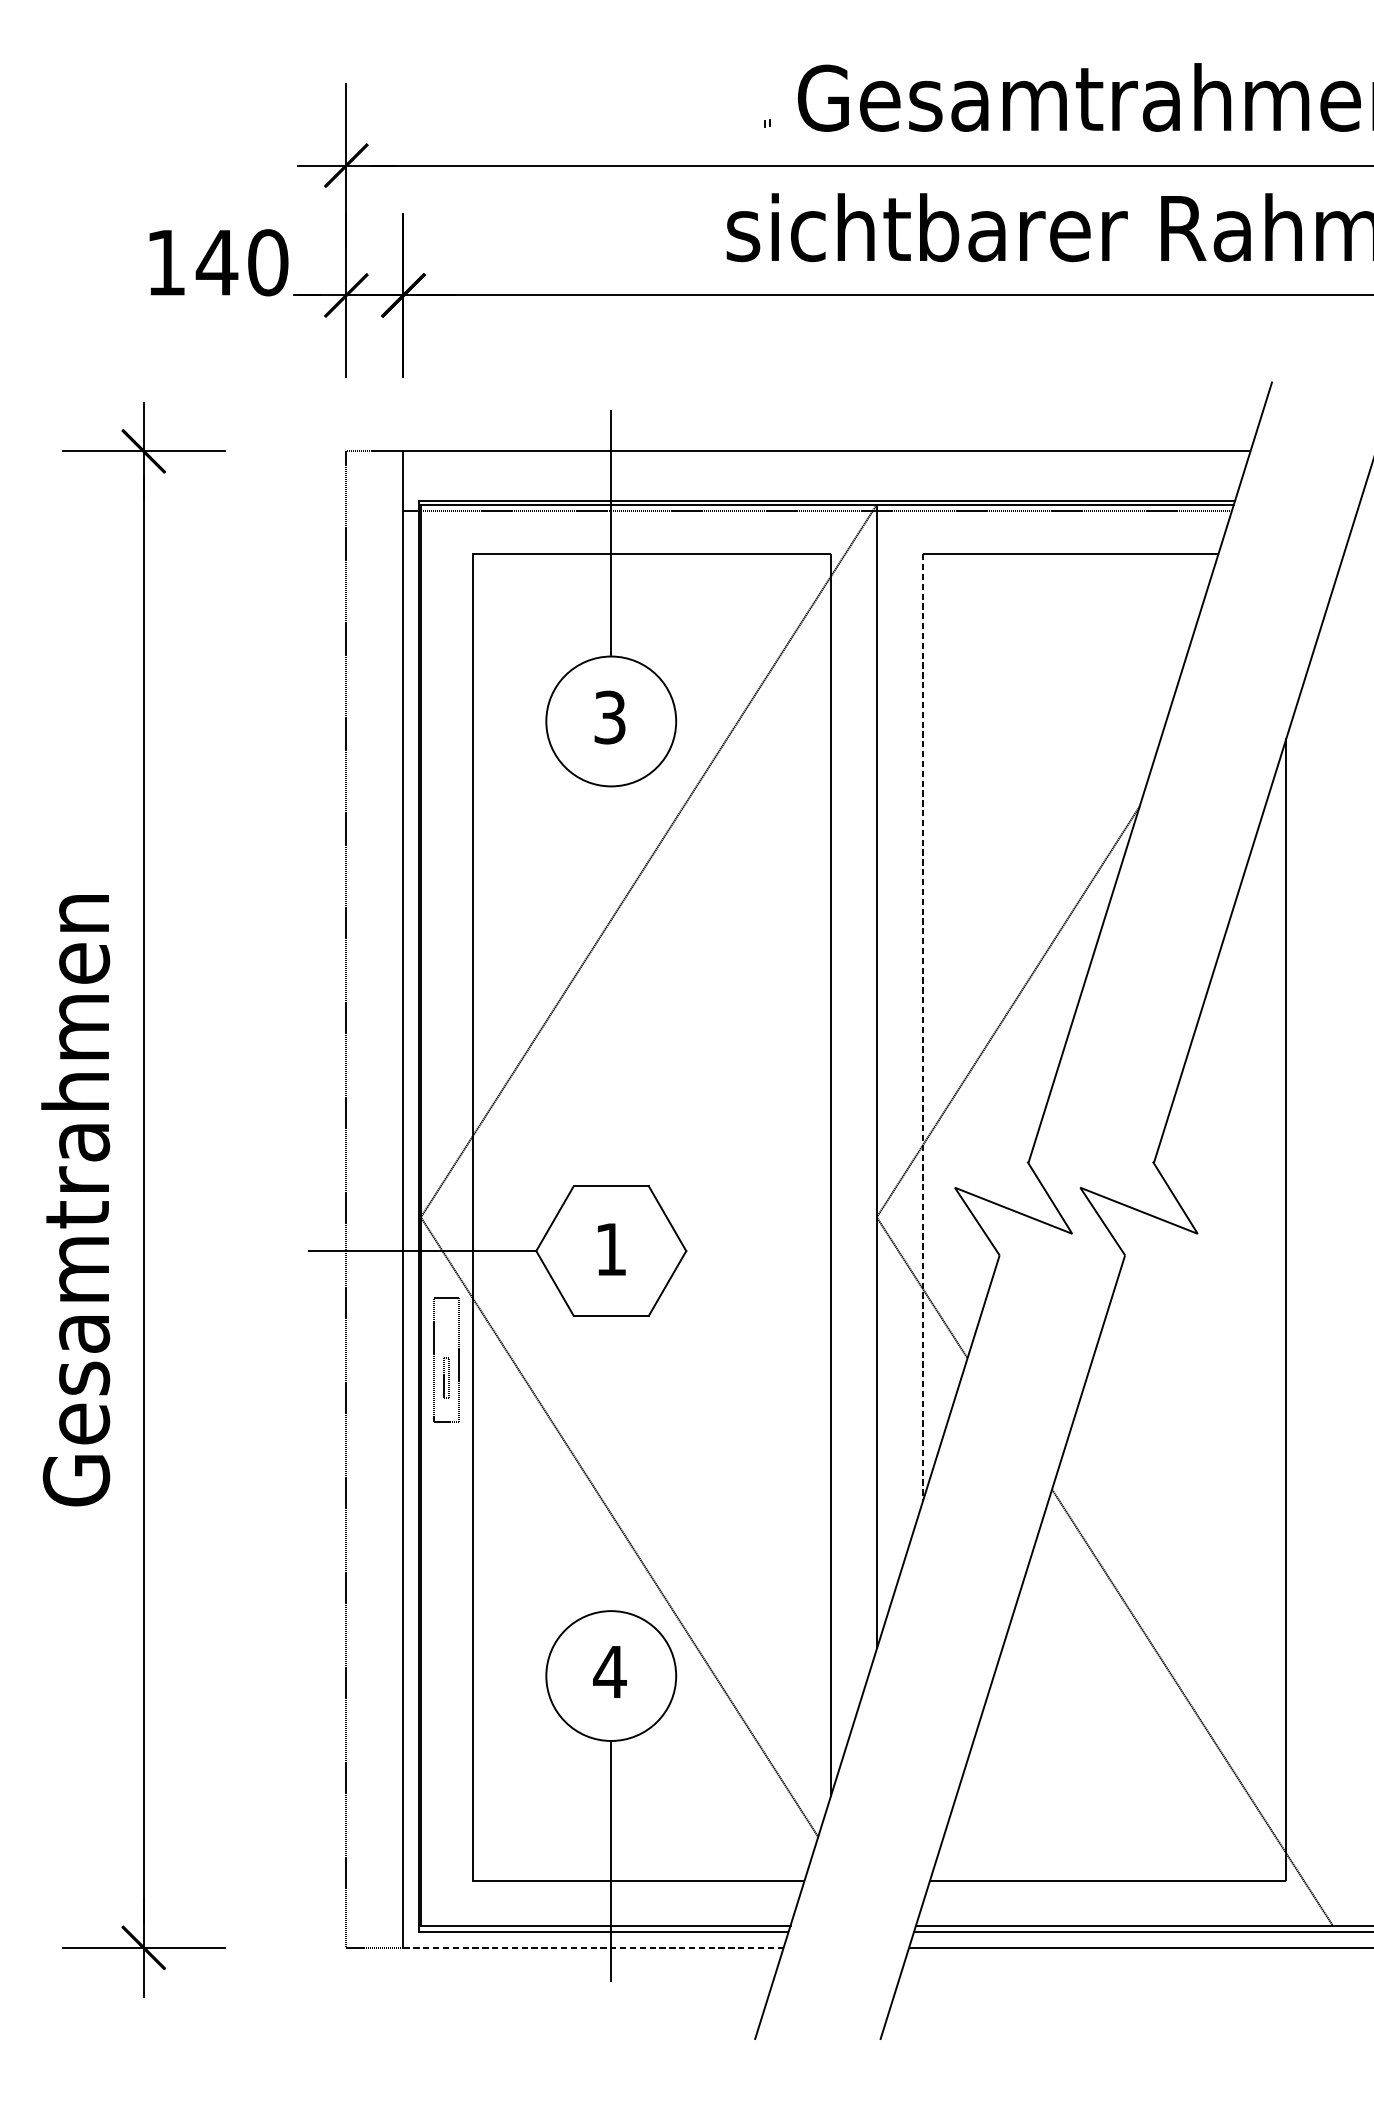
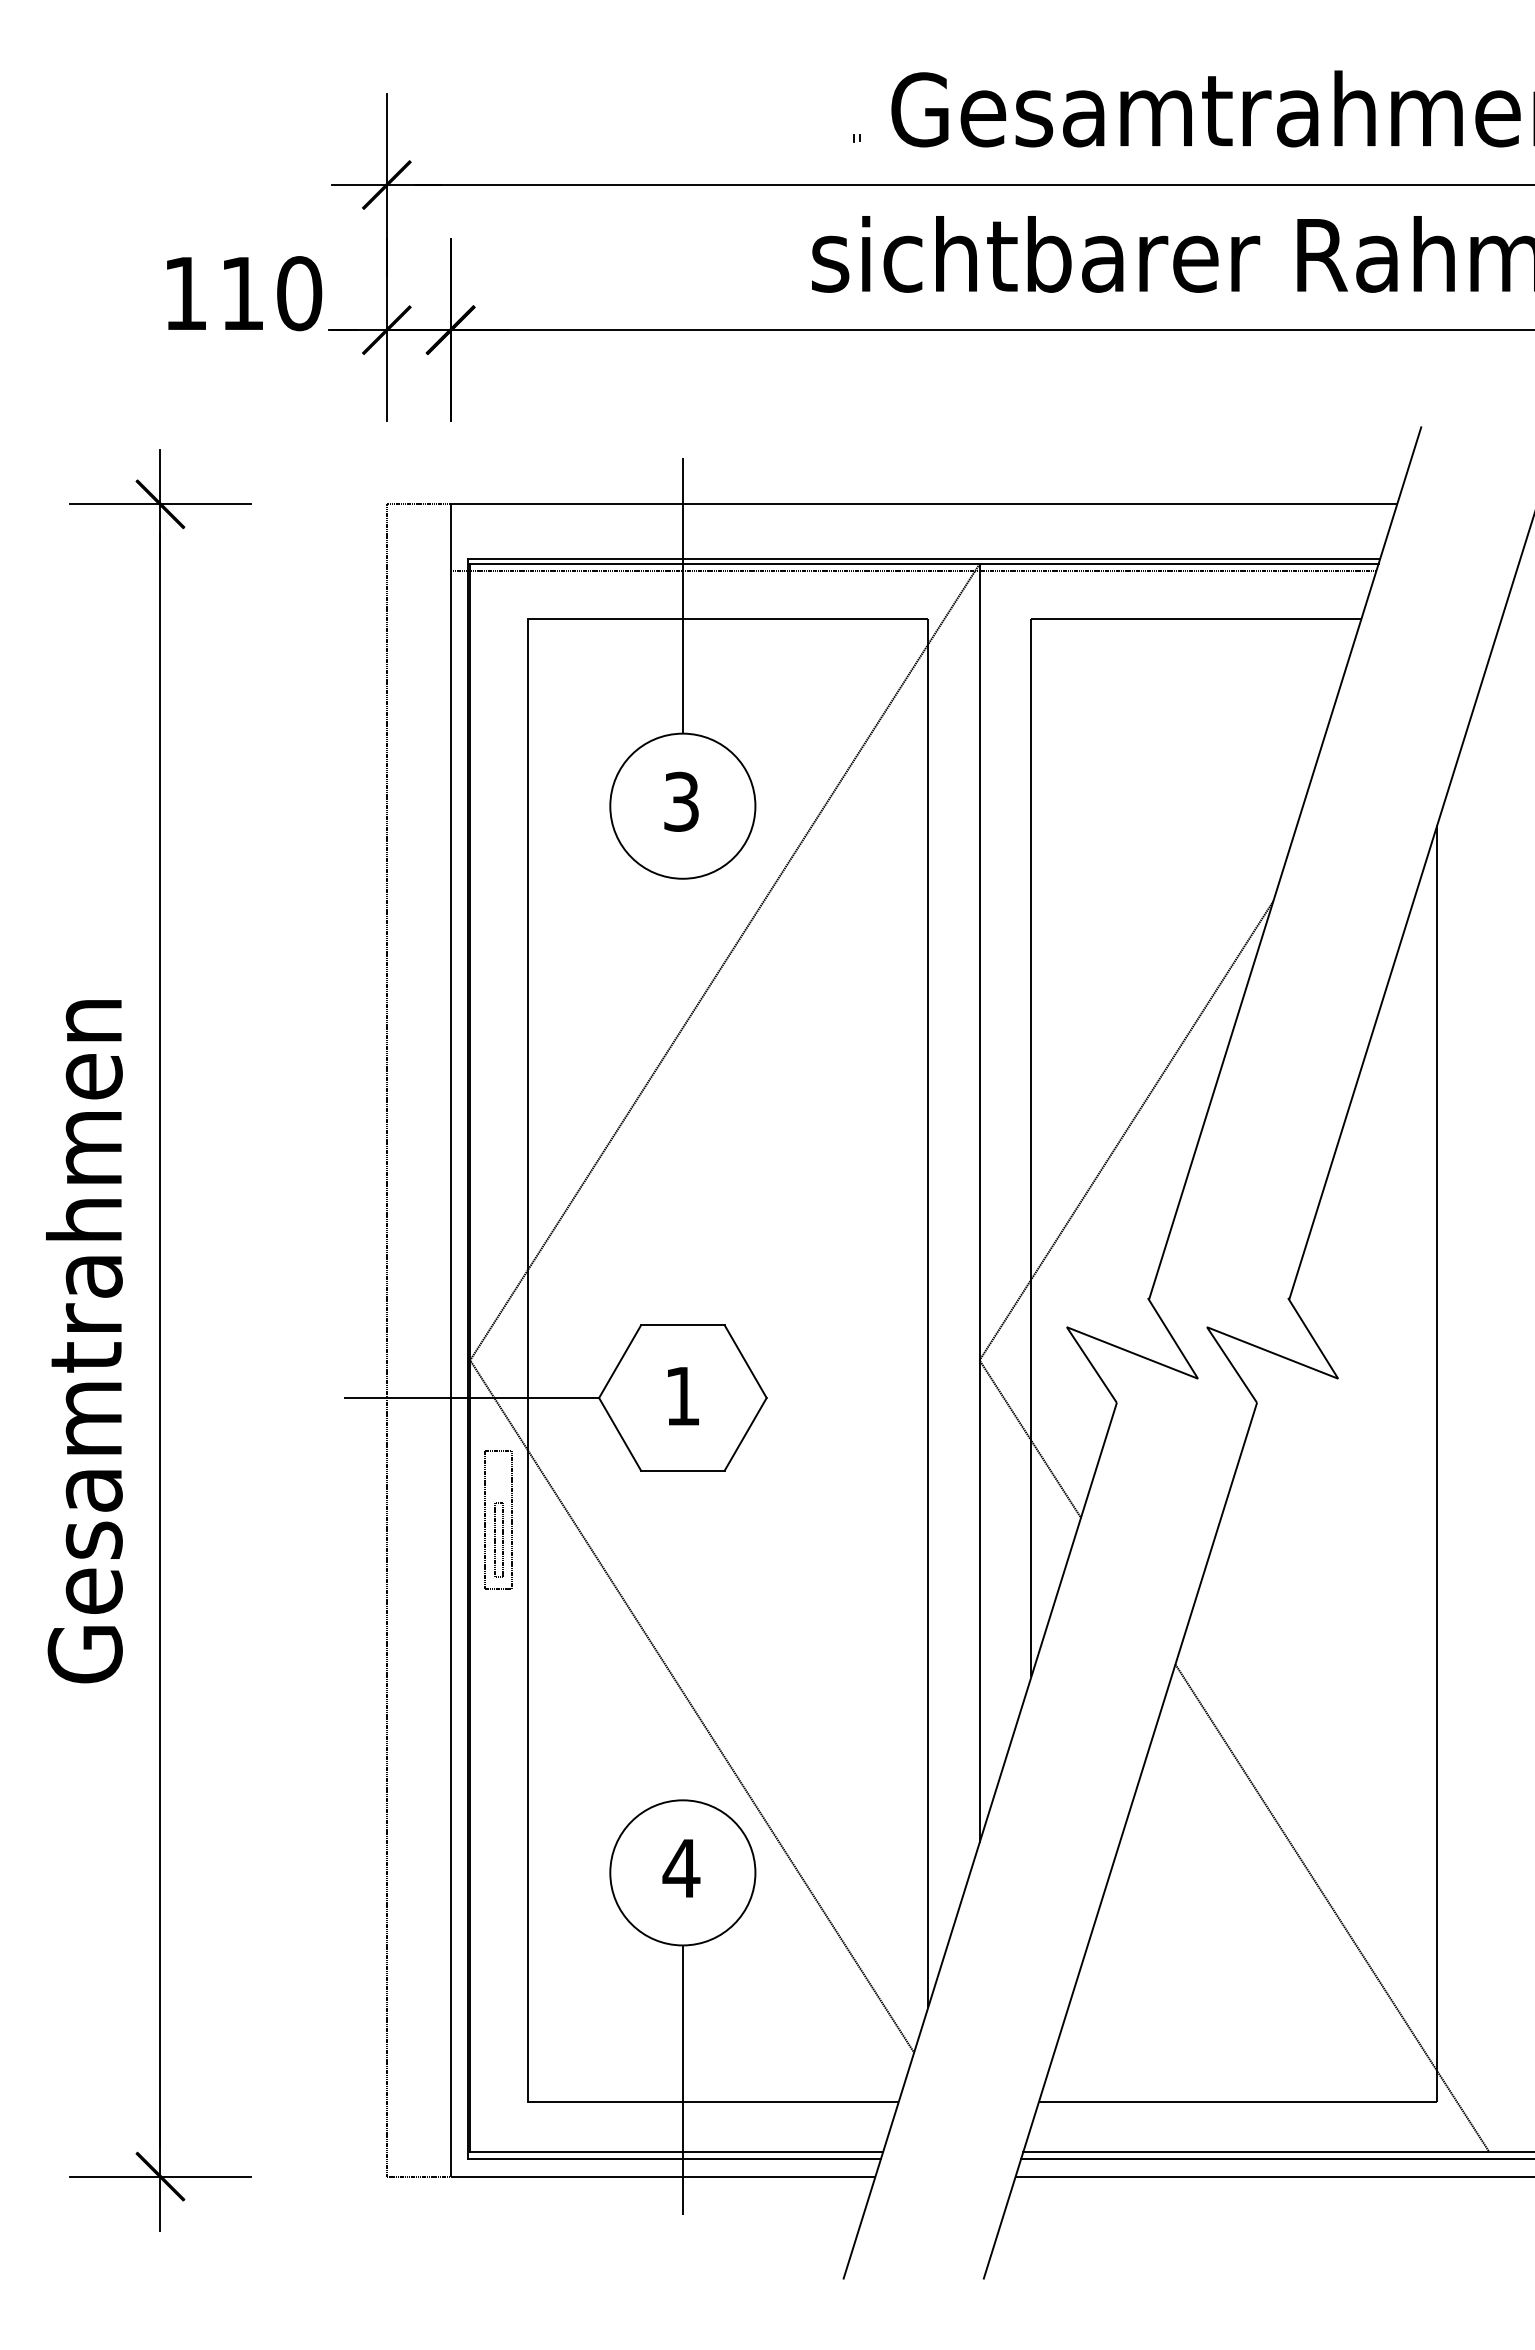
text: (217, 262) -> (242, 293), 140 -> 110
line: (923, 1027) -> (1031, 1148), dashed -> solid
part: (446, 1377) -> (498, 1539), size x1.67
line: (593, 1947) -> (663, 2176), dashed -> solid

